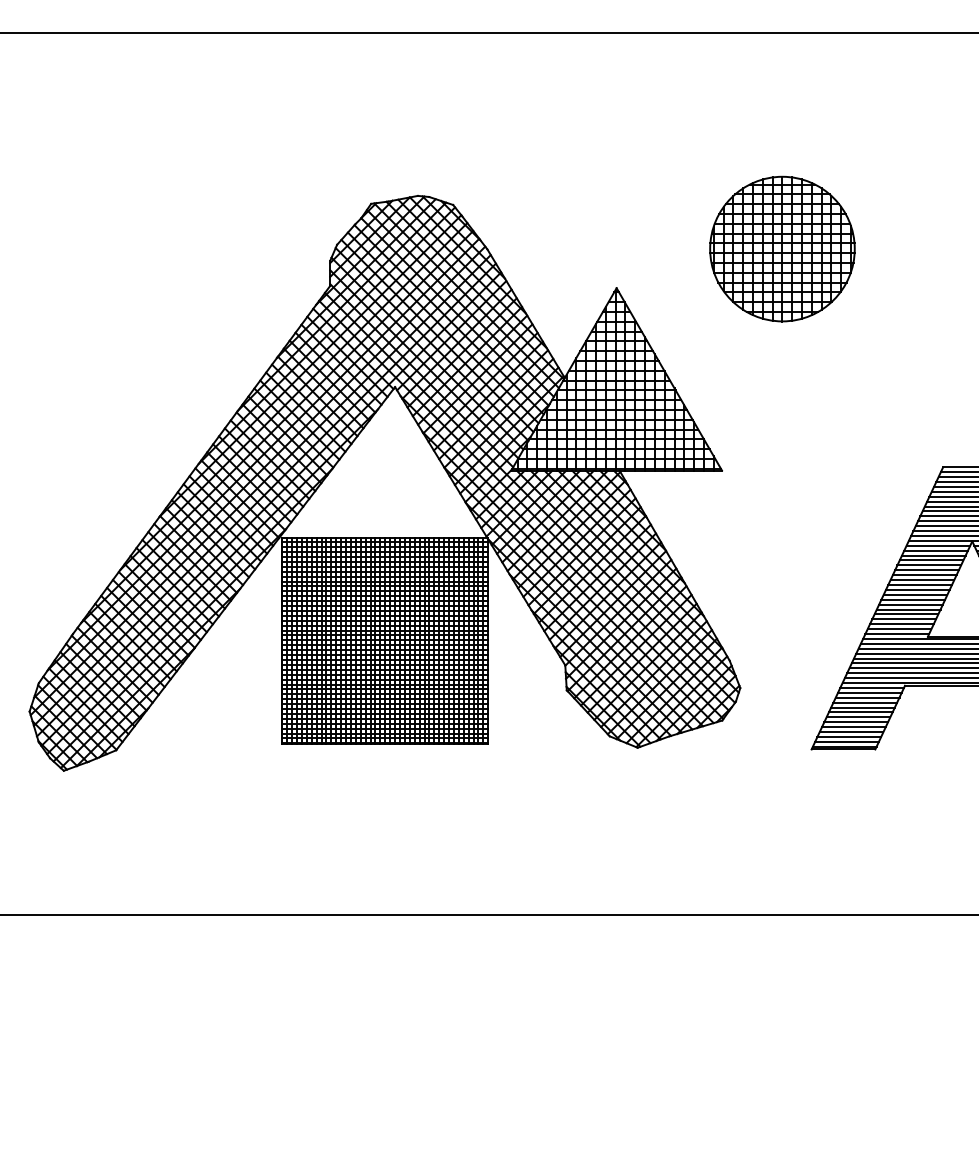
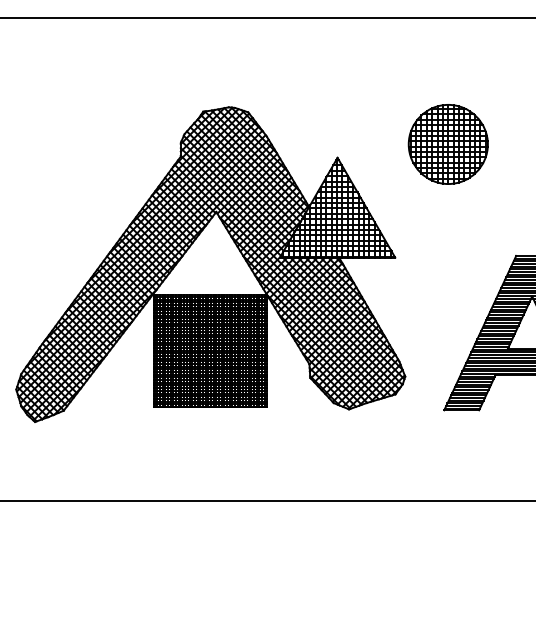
part: (780, 249) -> (447, 144), moved

